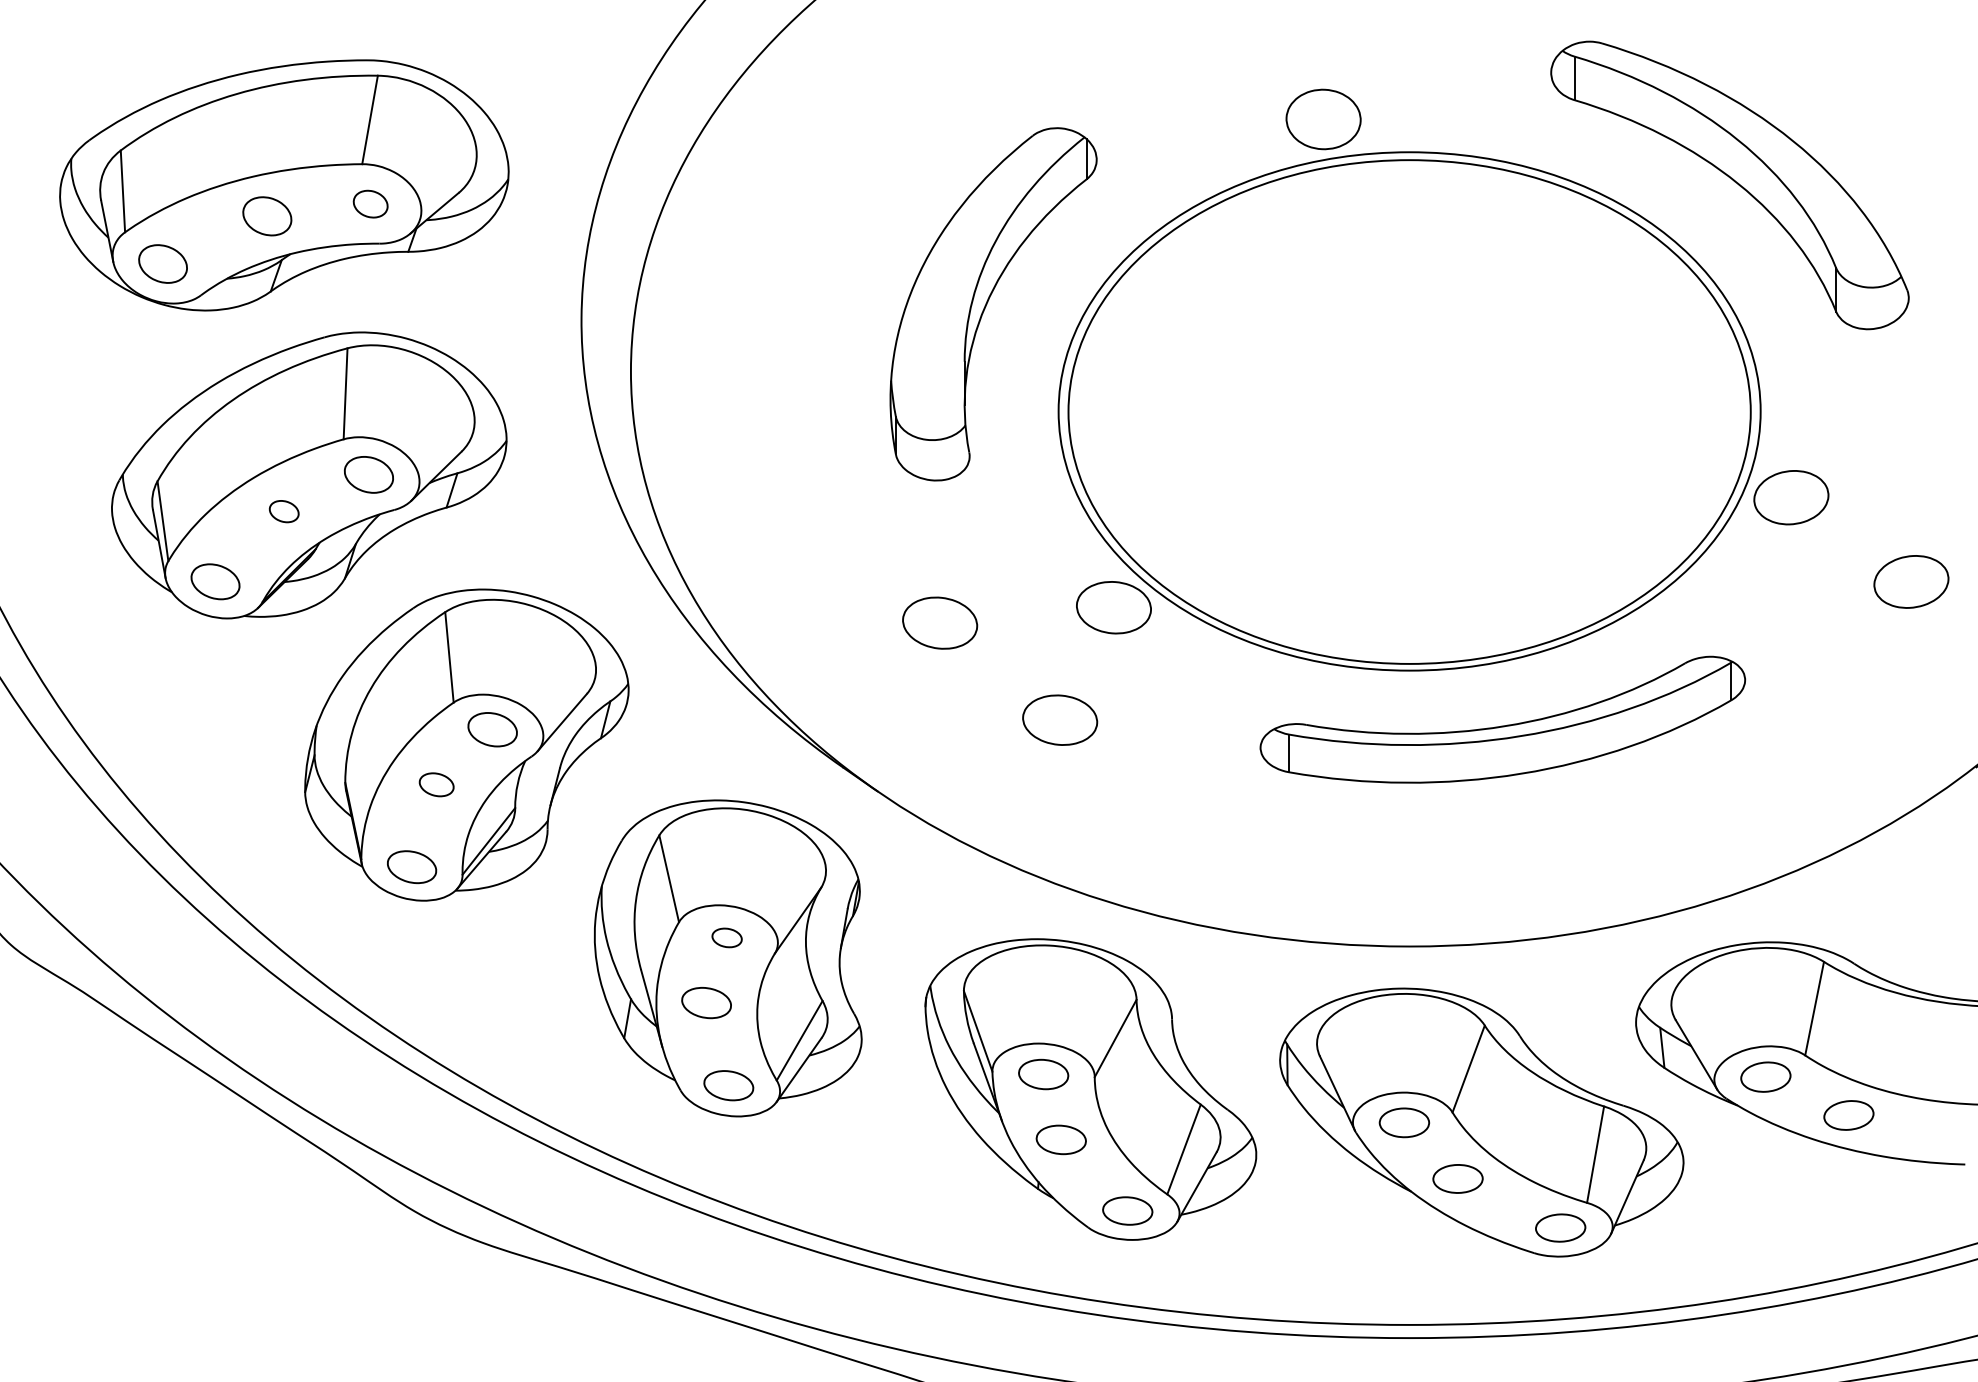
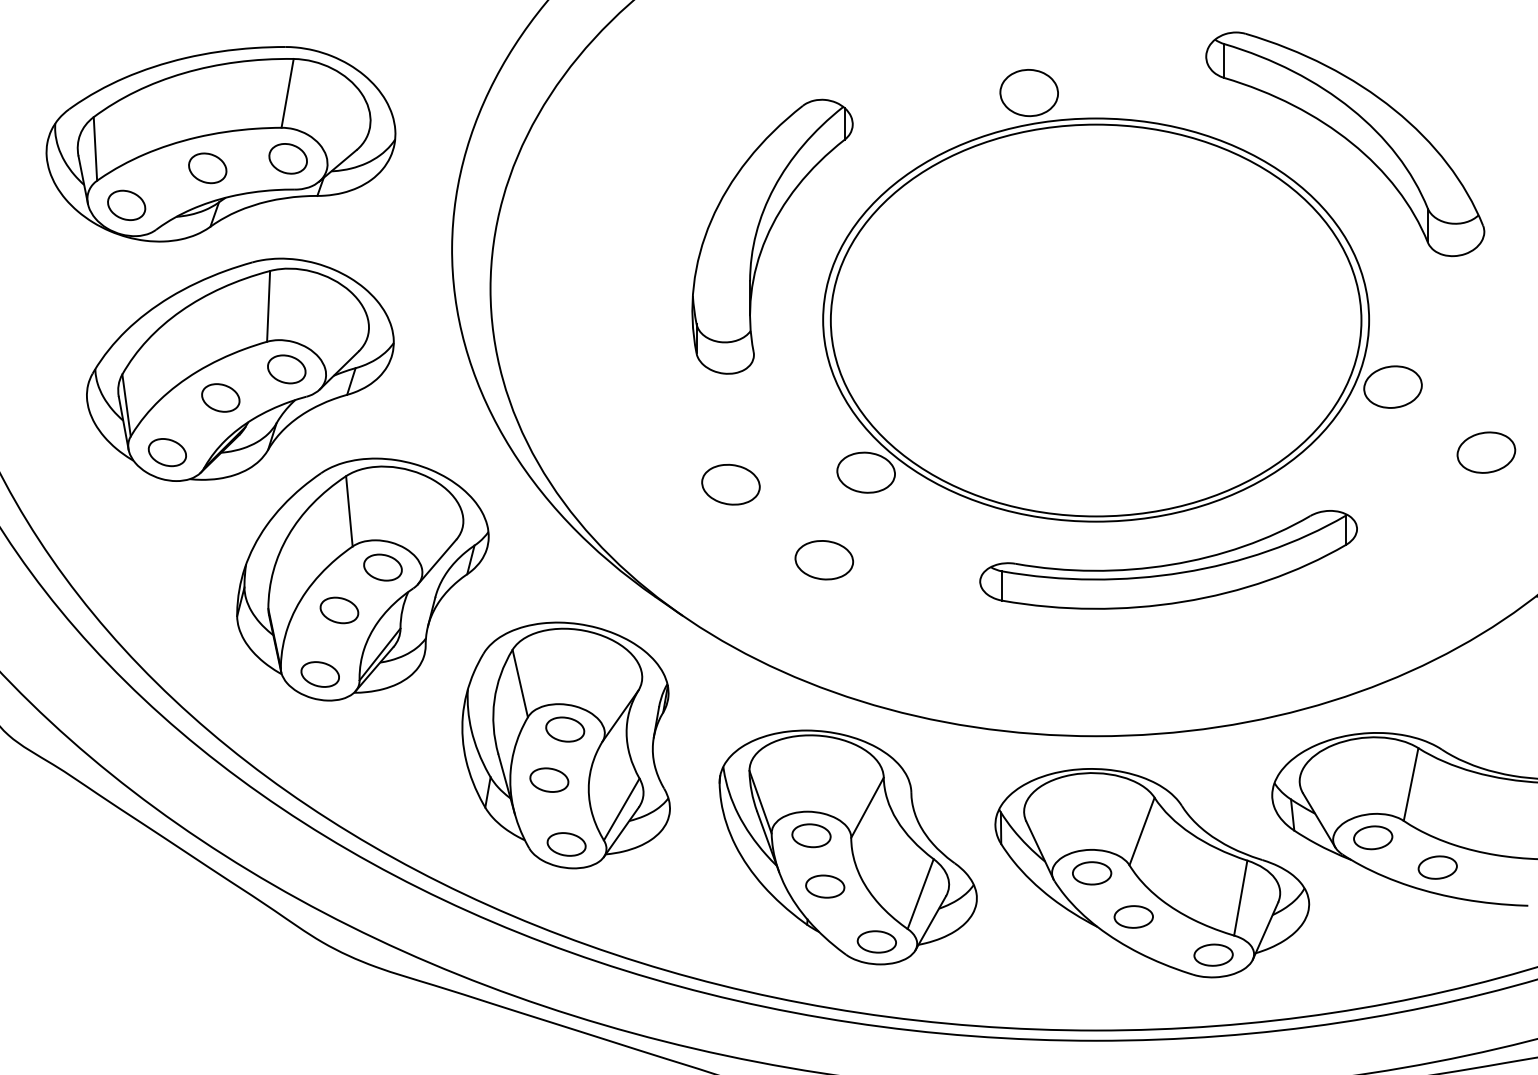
part: (369, 203) -> (287, 158), size x1.43
part: (283, 510) -> (220, 397), size x1.67
part: (436, 784) -> (339, 610), size x1.43
part: (727, 937) -> (565, 729), size x1.67

